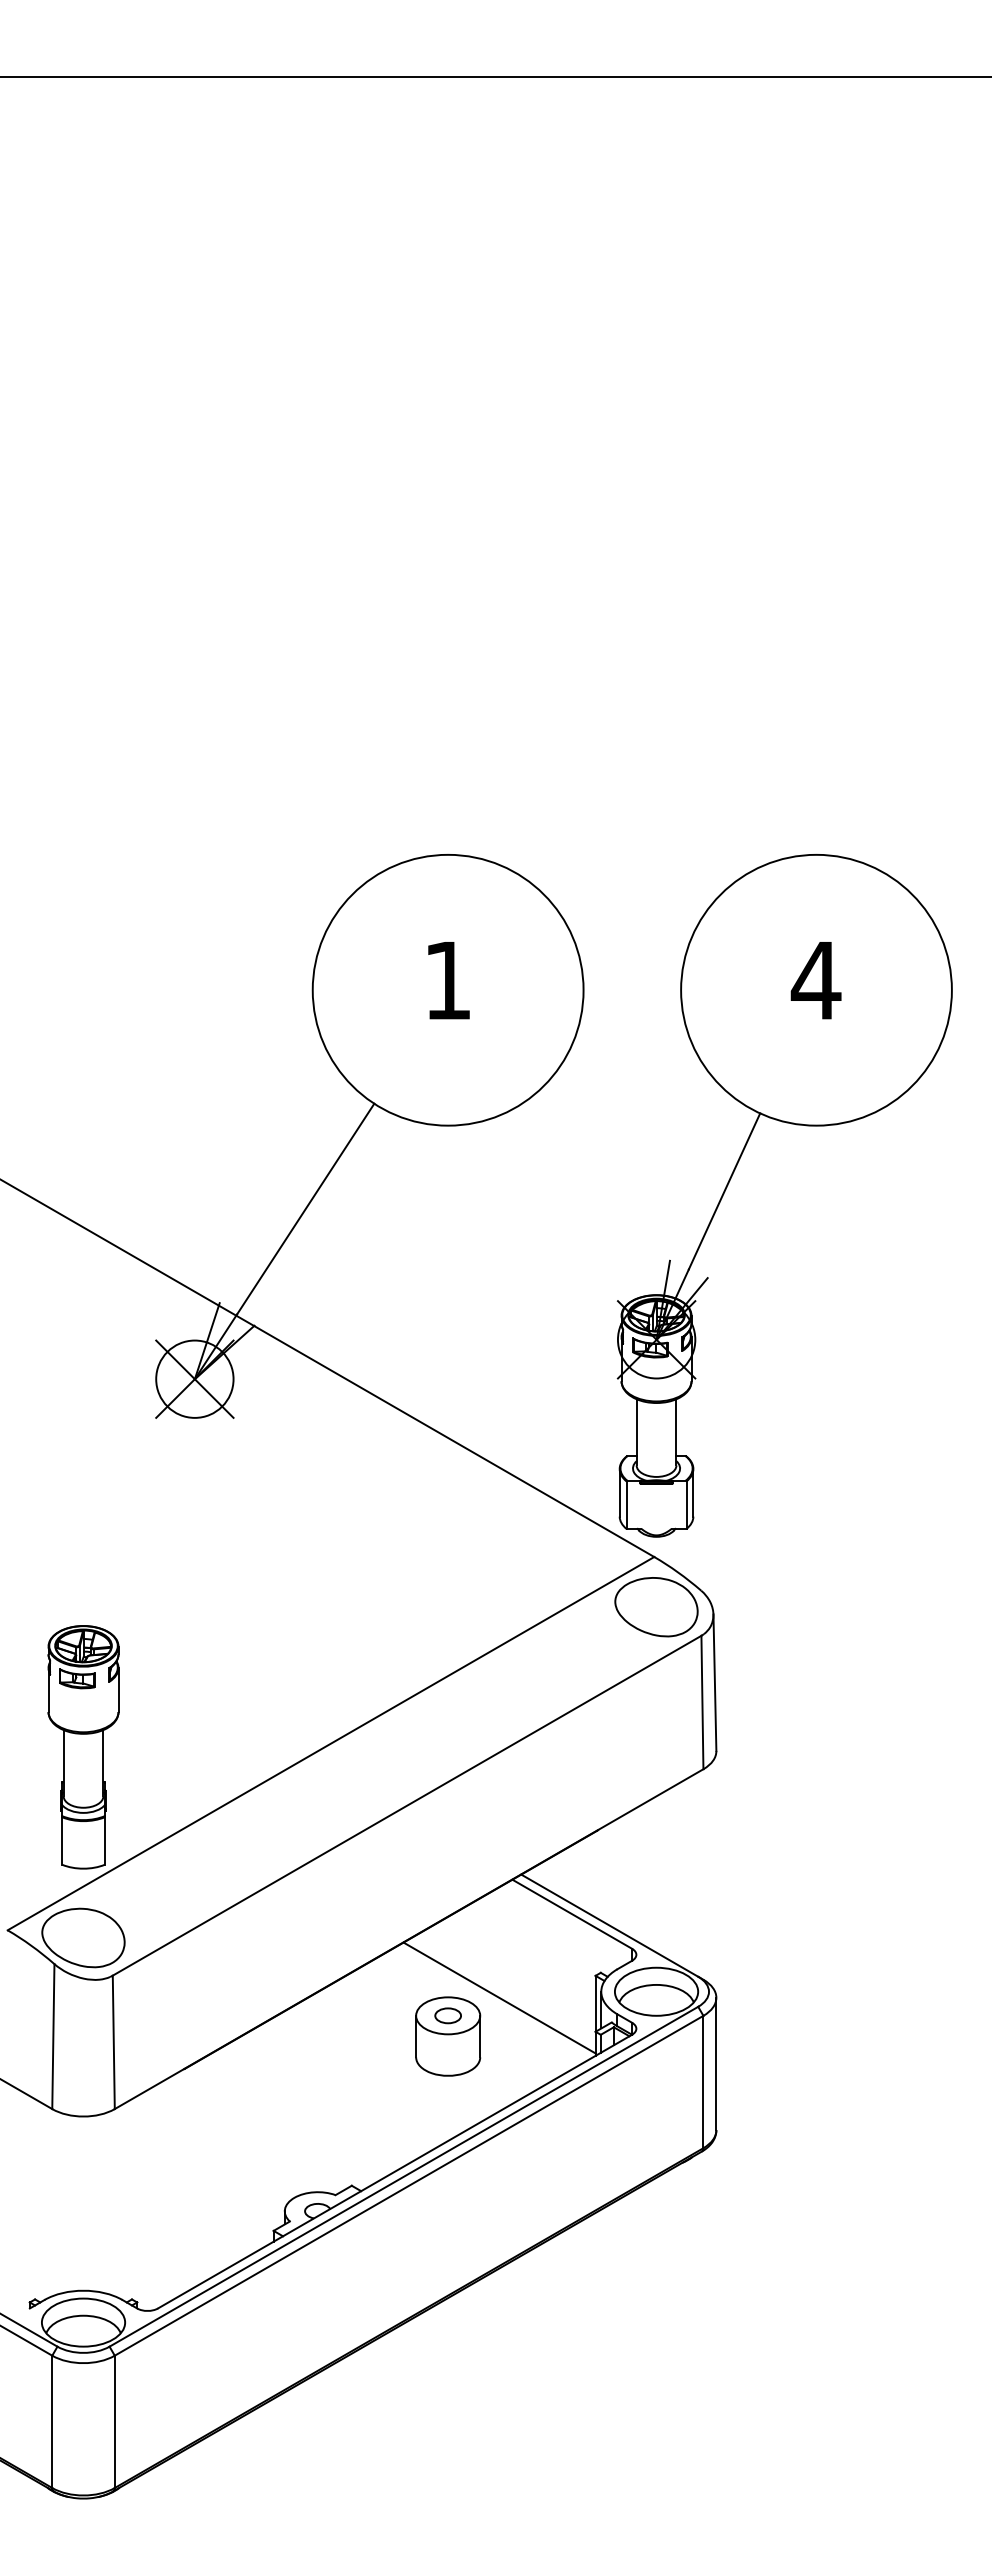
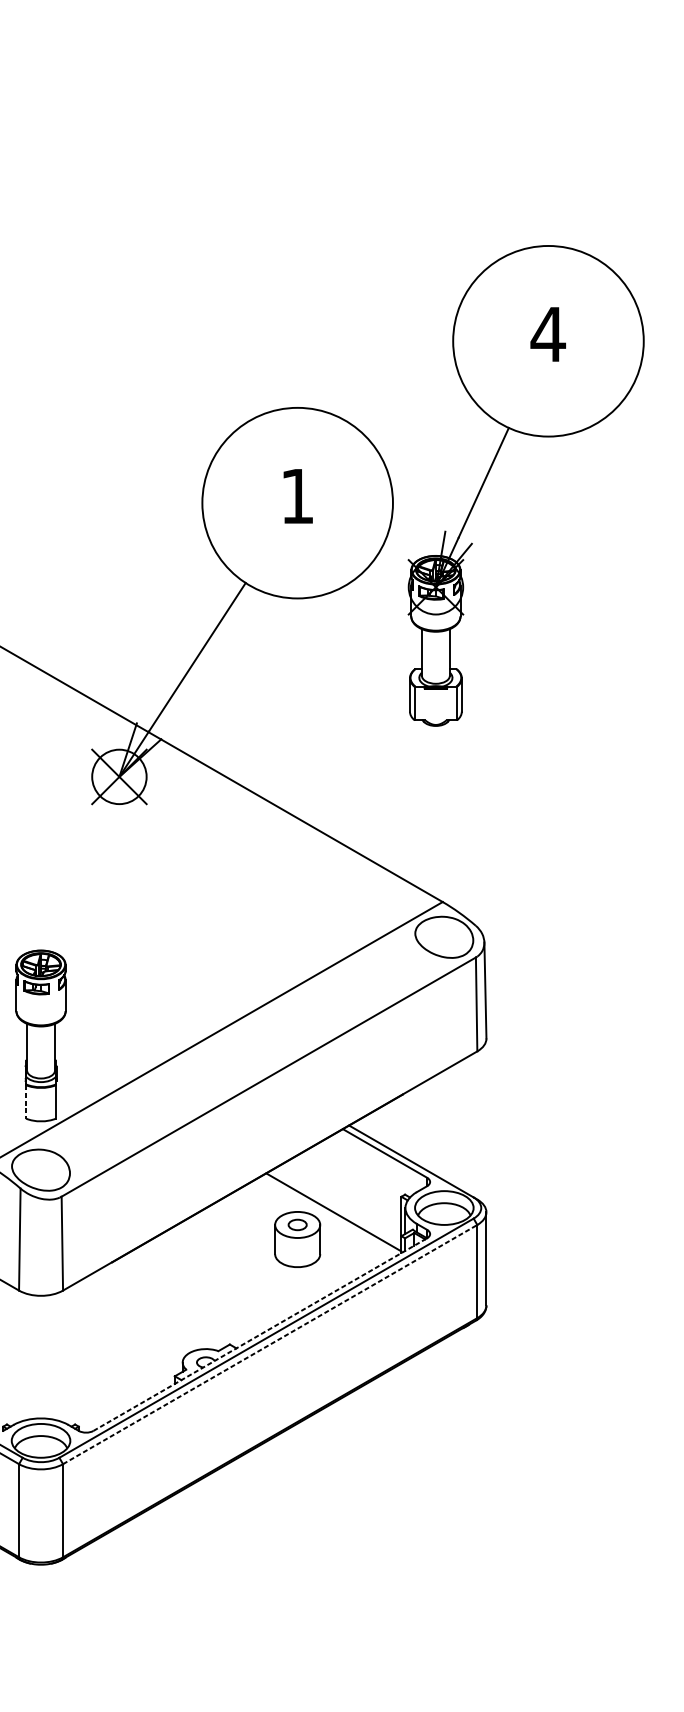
part: (735, 1170) -> (491, 468), moved
line: (62, 1840) -> (26, 1101), solid -> dashed
line: (395, 2171) -> (260, 1334), solid -> dashed
line: (409, 2185) -> (270, 1344), solid -> dashed

